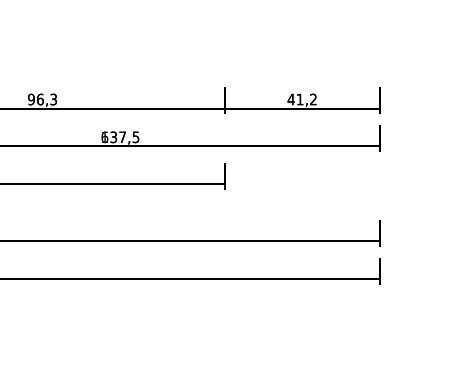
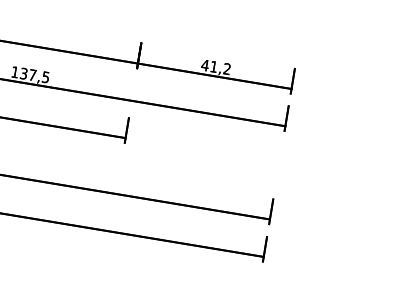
text: (104, 137) -> (14, 72), 637,5 -> 137,5

